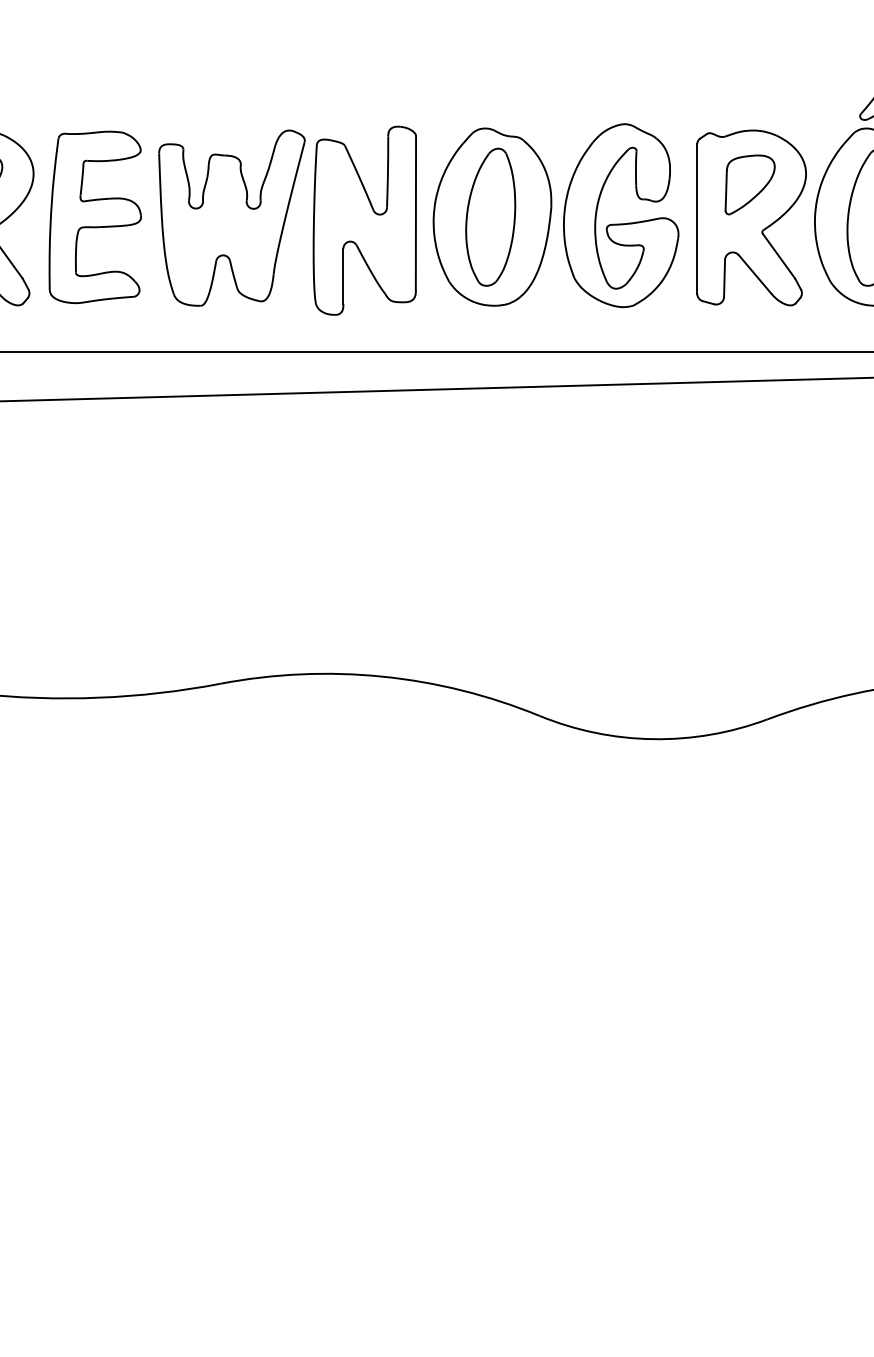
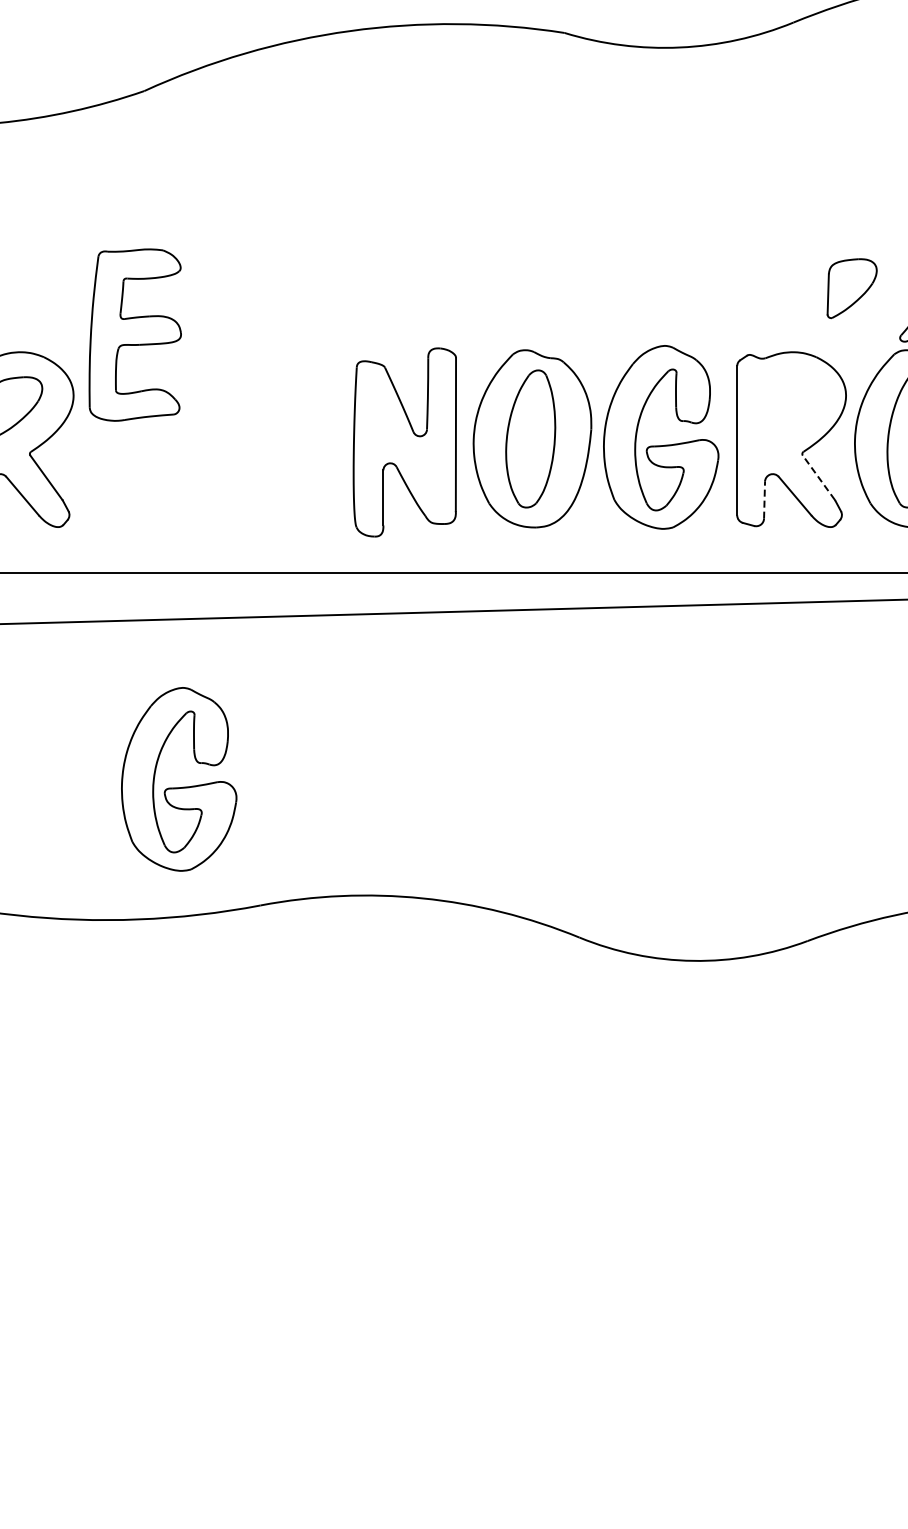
part: (749, 184) -> (851, 288), moved
part: (94, 216) -> (134, 334), moved
part: (231, 217) -> (271, 439), removed
line: (778, 255) -> (818, 477), solid -> dashed
line: (724, 277) -> (764, 499), solid -> dashed
part: (139, 565) -> (179, 787), added

